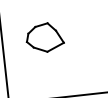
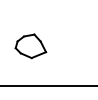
part: (44, 38) -> (30, 46), moved

